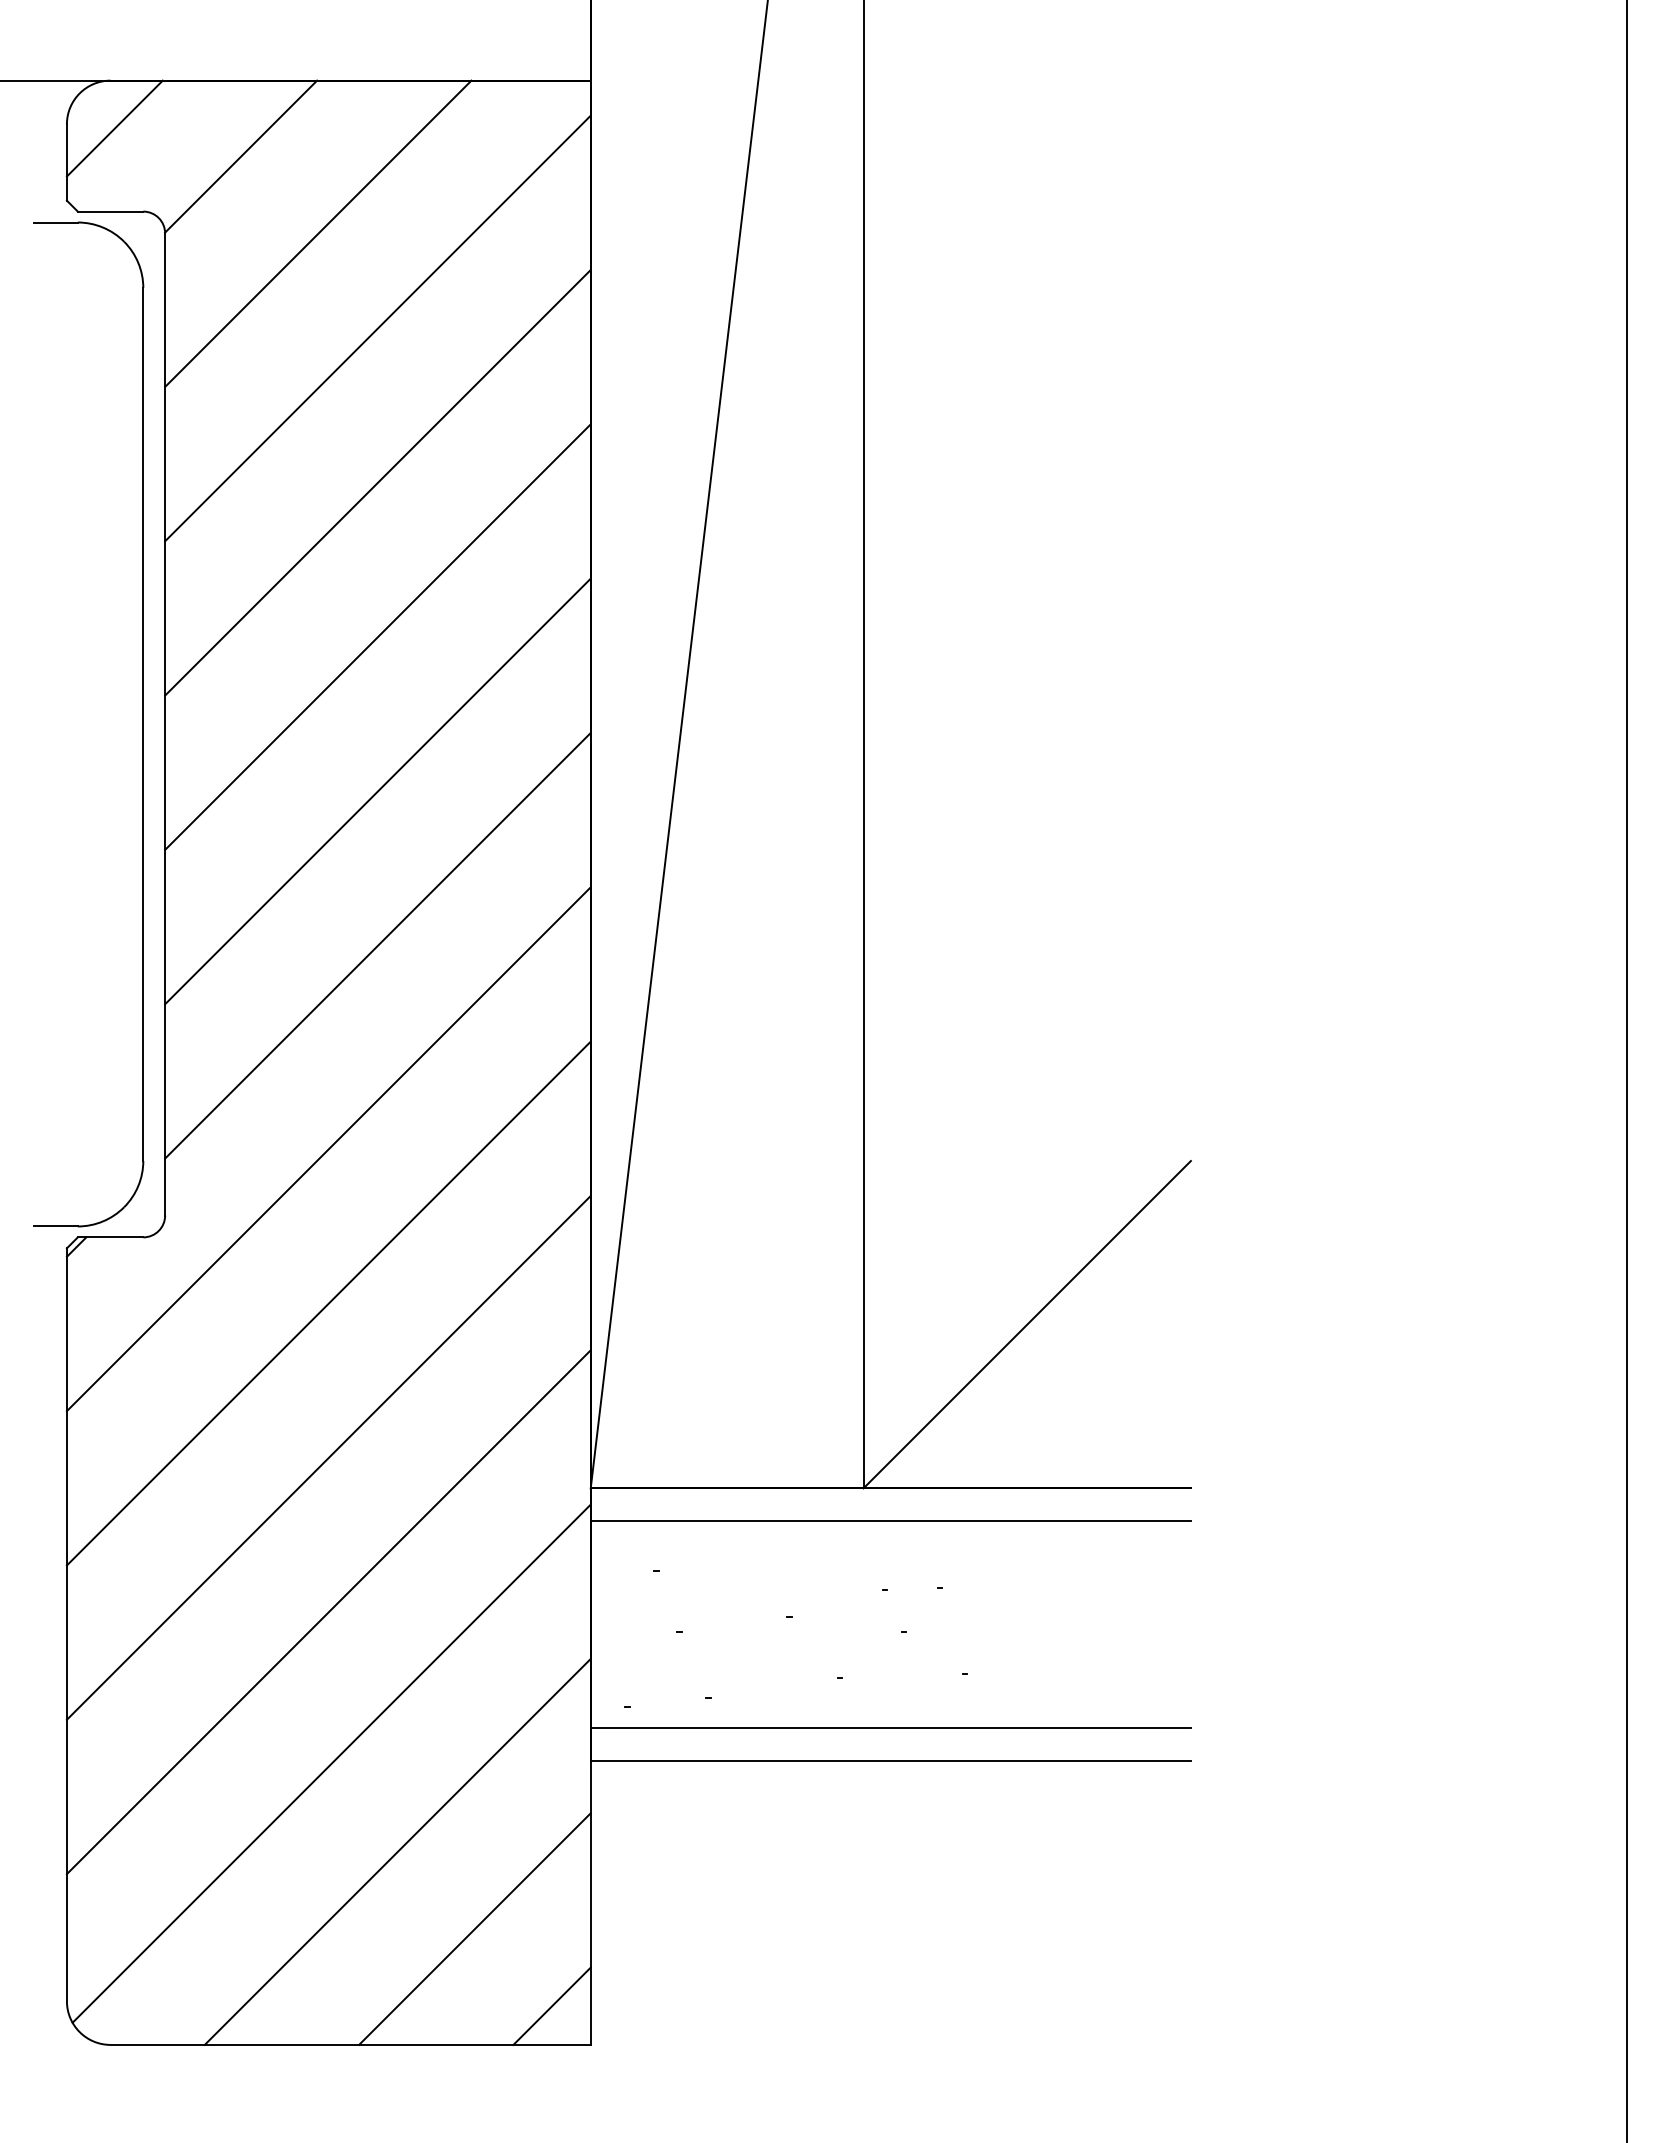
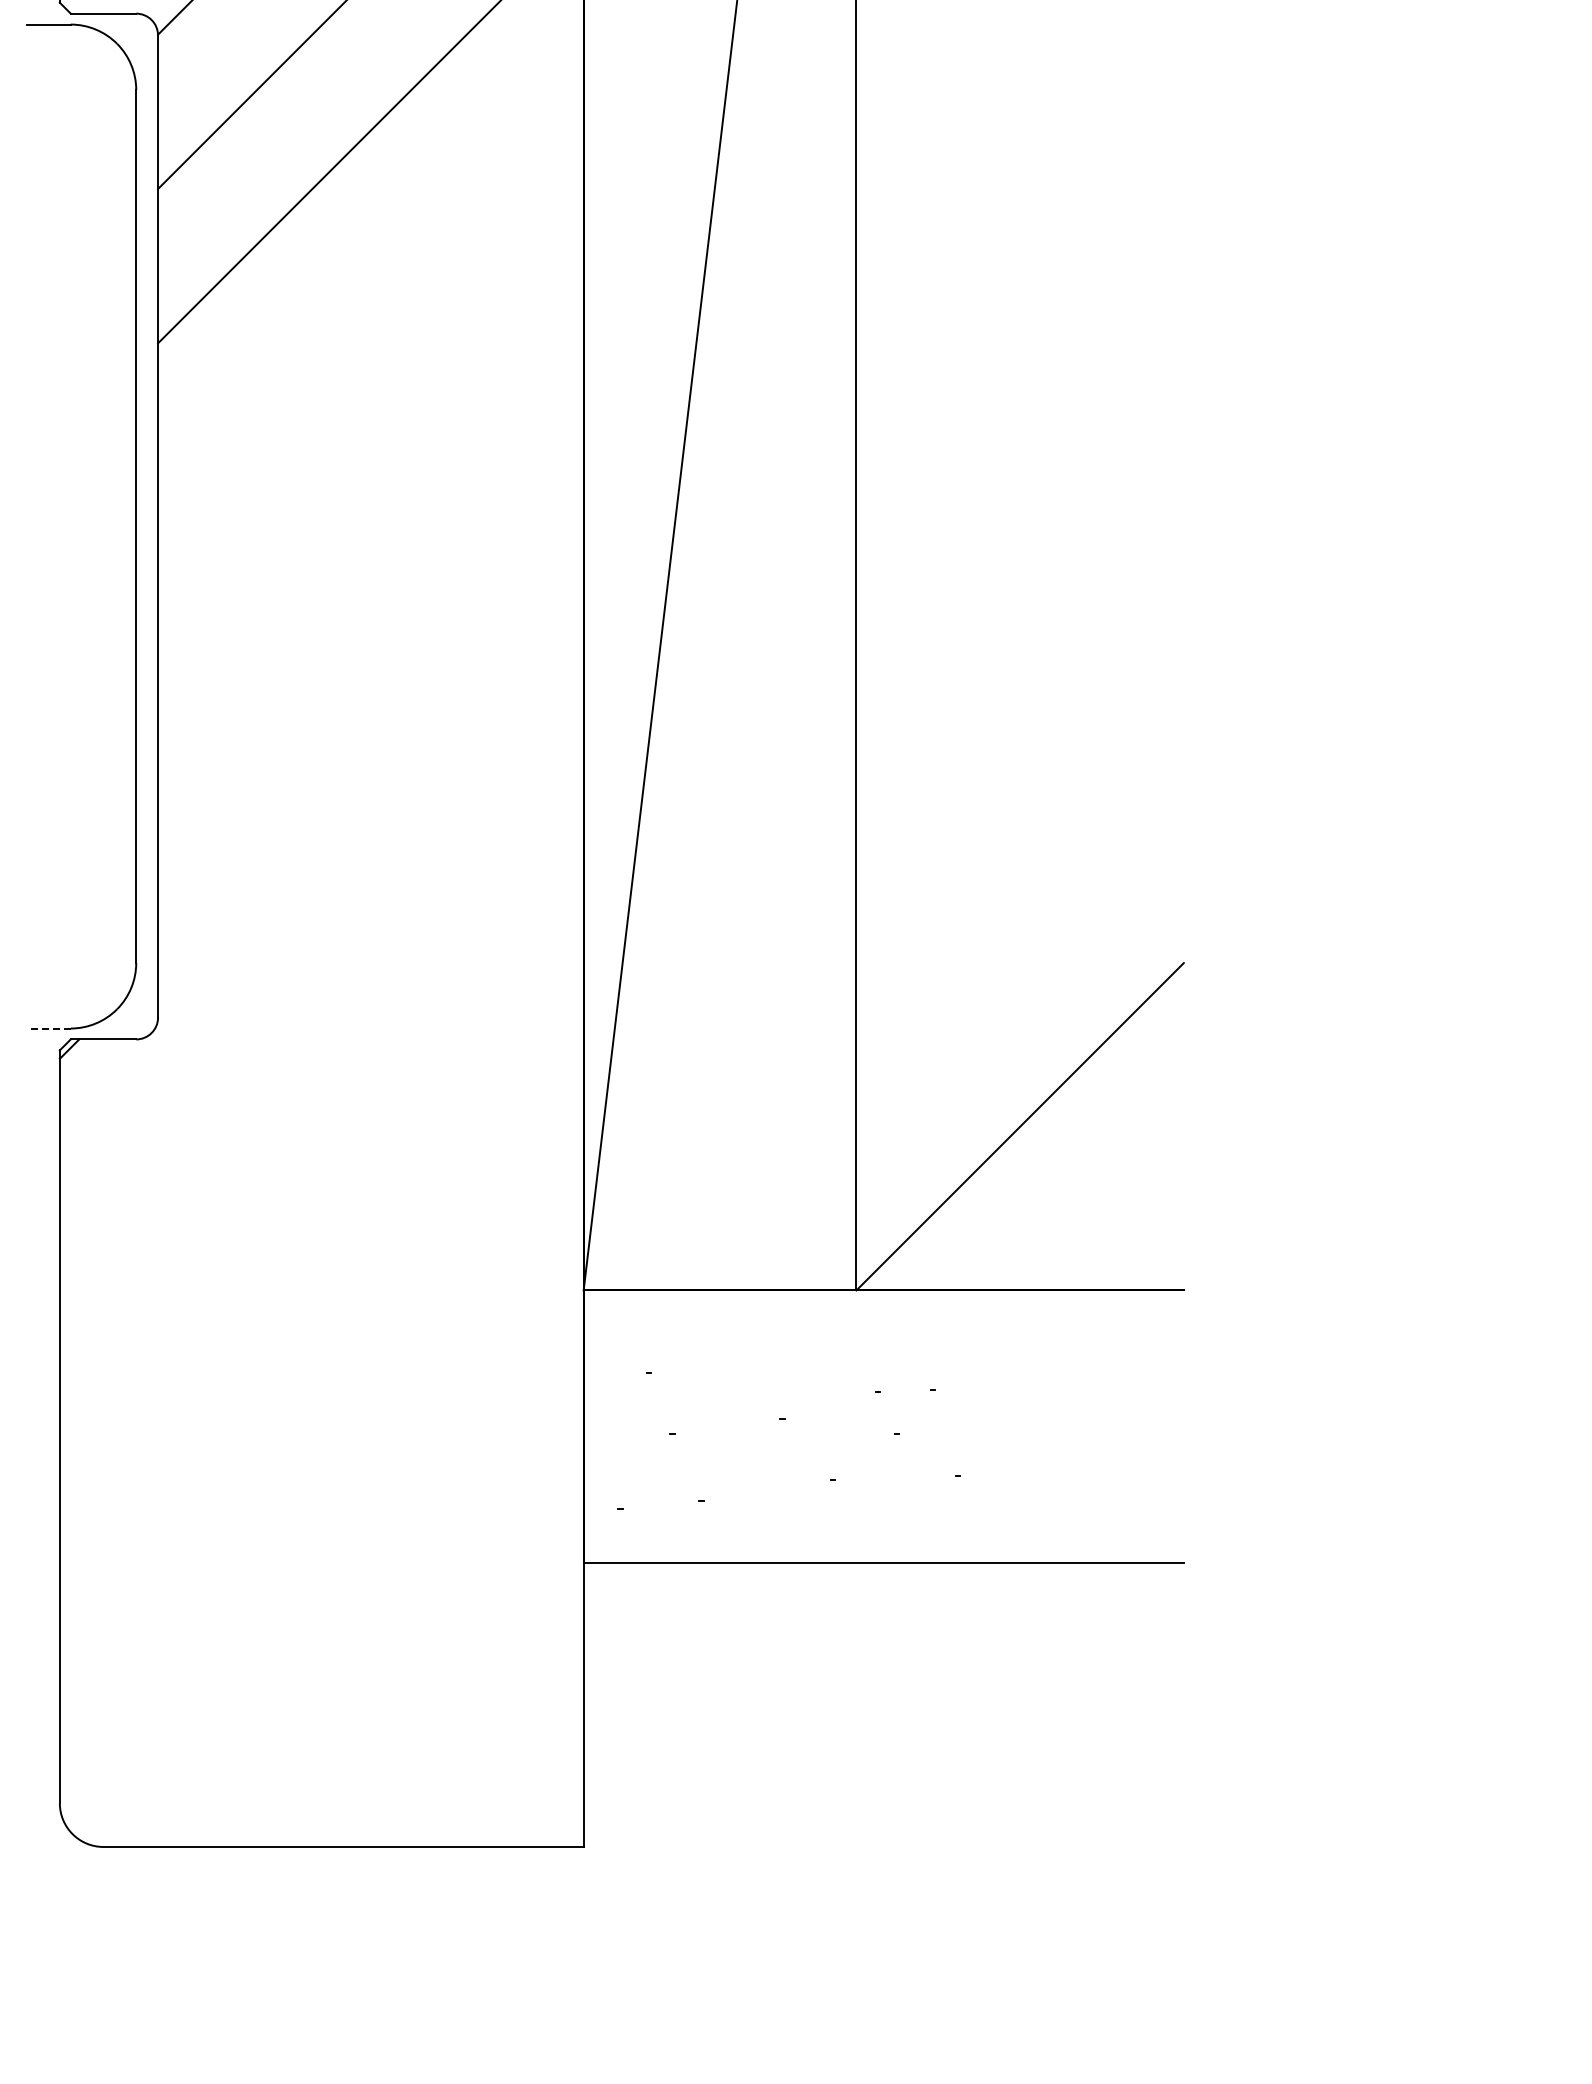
line: (377, 482) -> (370, 284), removed
line: (377, 636) -> (370, 438), removed
line: (377, 791) -> (370, 593), removed
line: (377, 945) -> (370, 747), removed
line: (328, 1149) -> (321, 951), removed
line: (56, 1226) -> (49, 1028), solid -> dashed
line: (328, 1303) -> (321, 1105), removed
line: (328, 1457) -> (321, 1259), removed
line: (890, 1521) -> (883, 1323), removed
line: (328, 1612) -> (321, 1414), removed
line: (890, 1728) -> (883, 1530), removed
line: (331, 1763) -> (324, 1565), removed
line: (397, 1851) -> (390, 1653), removed
line: (474, 1928) -> (467, 1730), removed
line: (551, 2005) -> (544, 1807), removed

